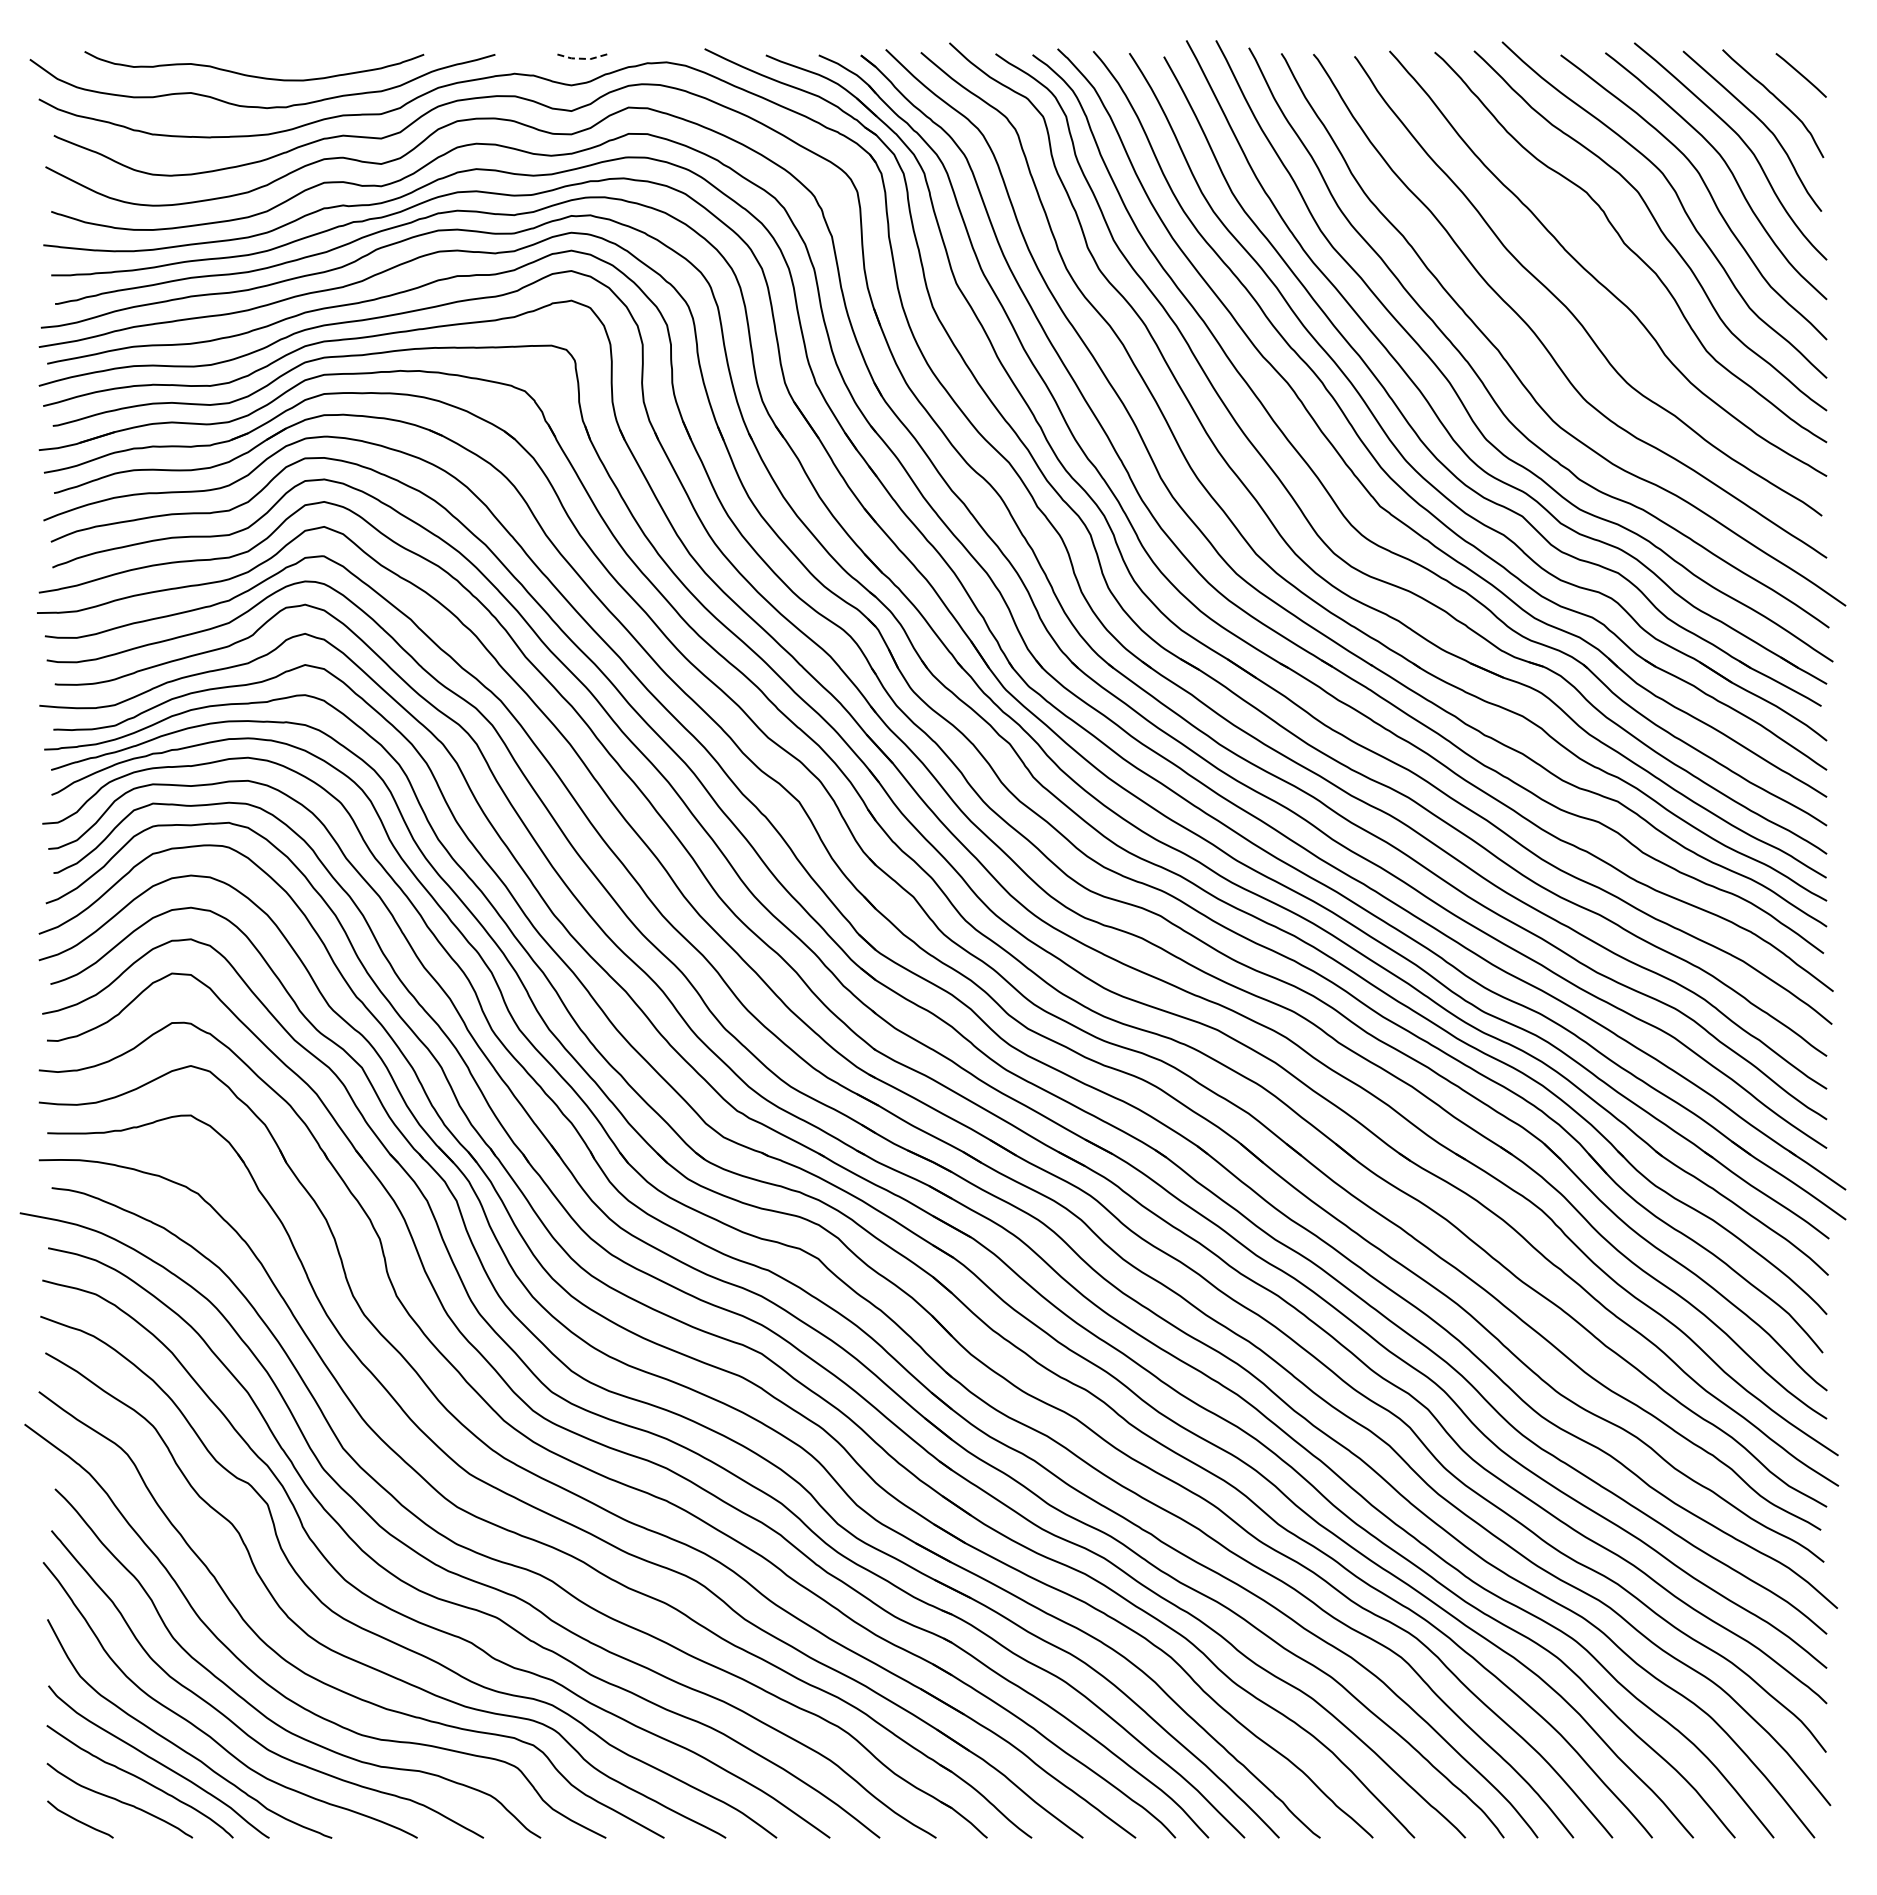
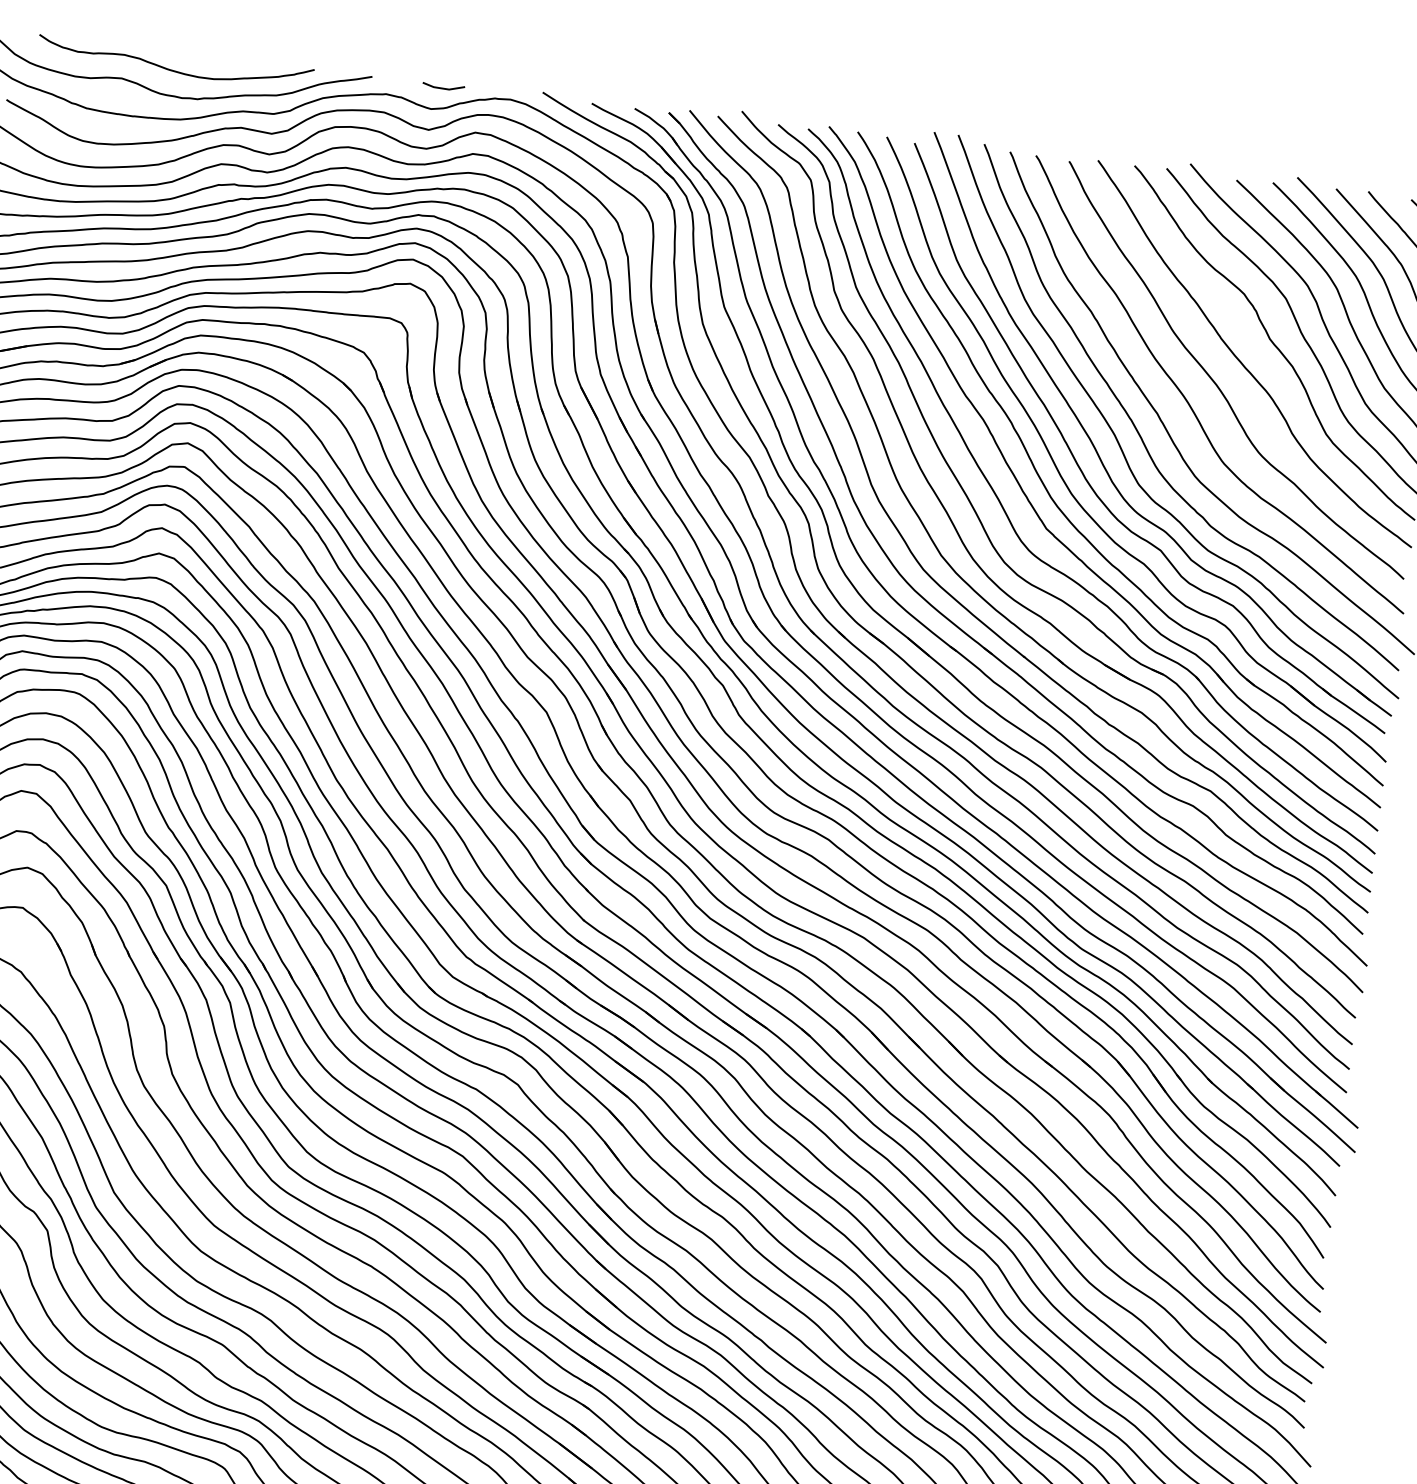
line: (583, 58) -> (443, 88), dashed -> solid

